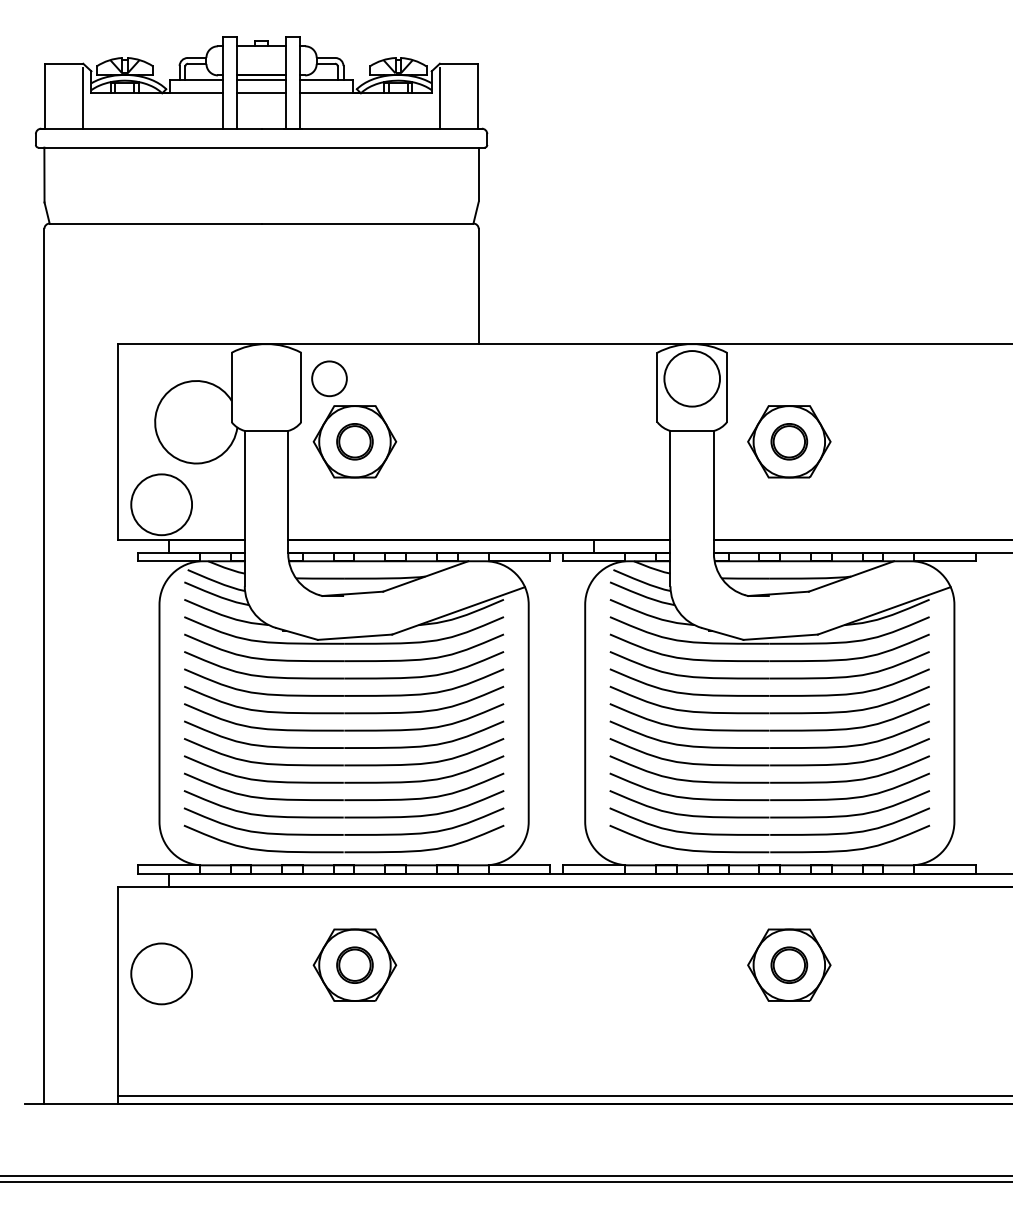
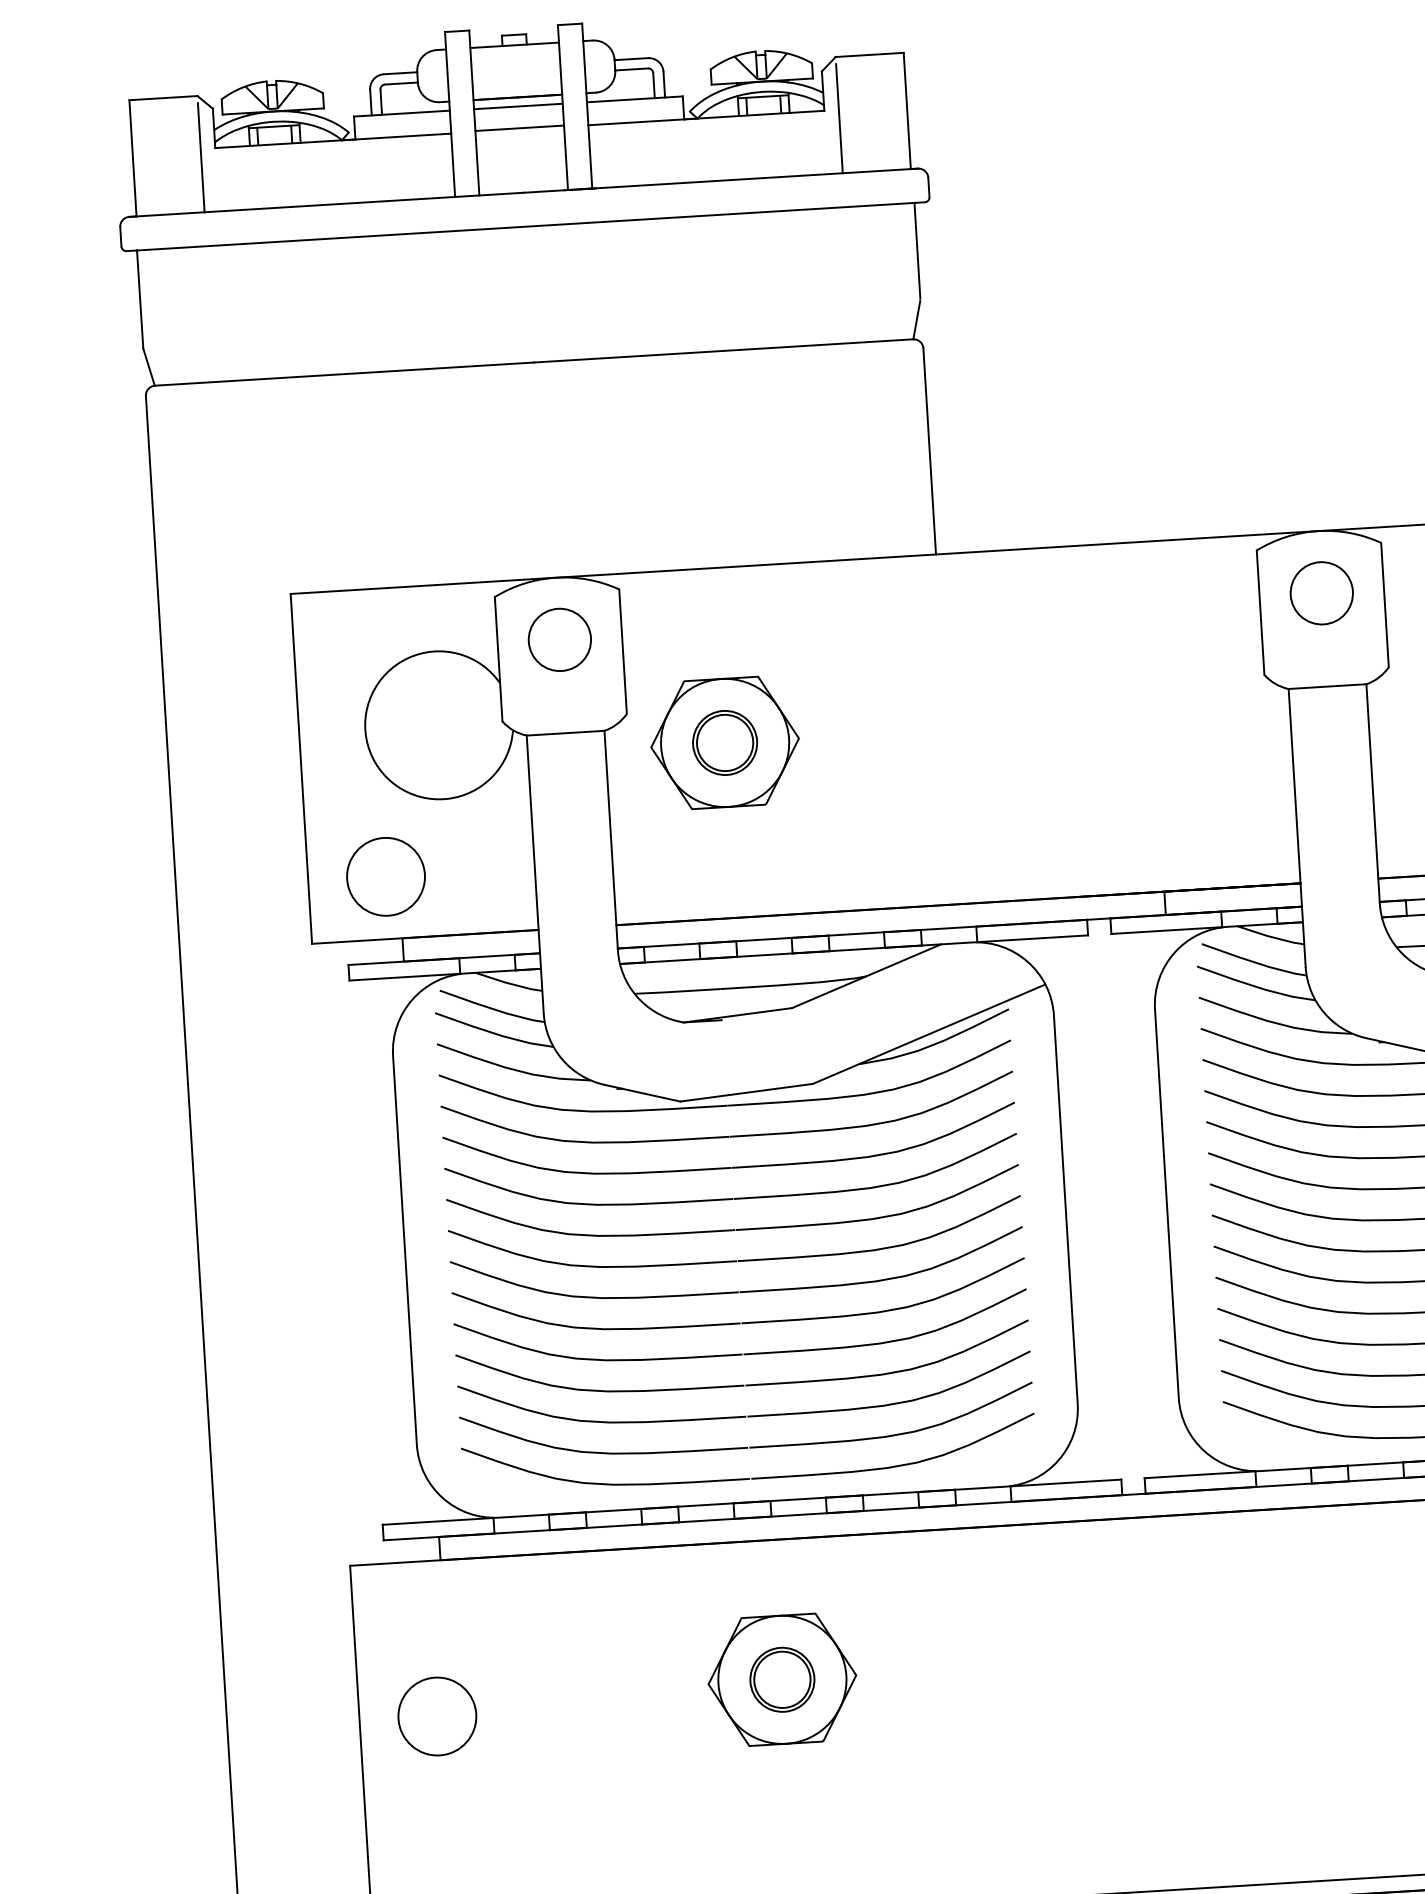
circle: (329, 378) -> (559, 639), moved
circle: (691, 378) -> (1320, 592), size x0.62
circle: (161, 504) -> (385, 876), size x0.71
circle: (161, 973) -> (437, 1715), size x0.71

